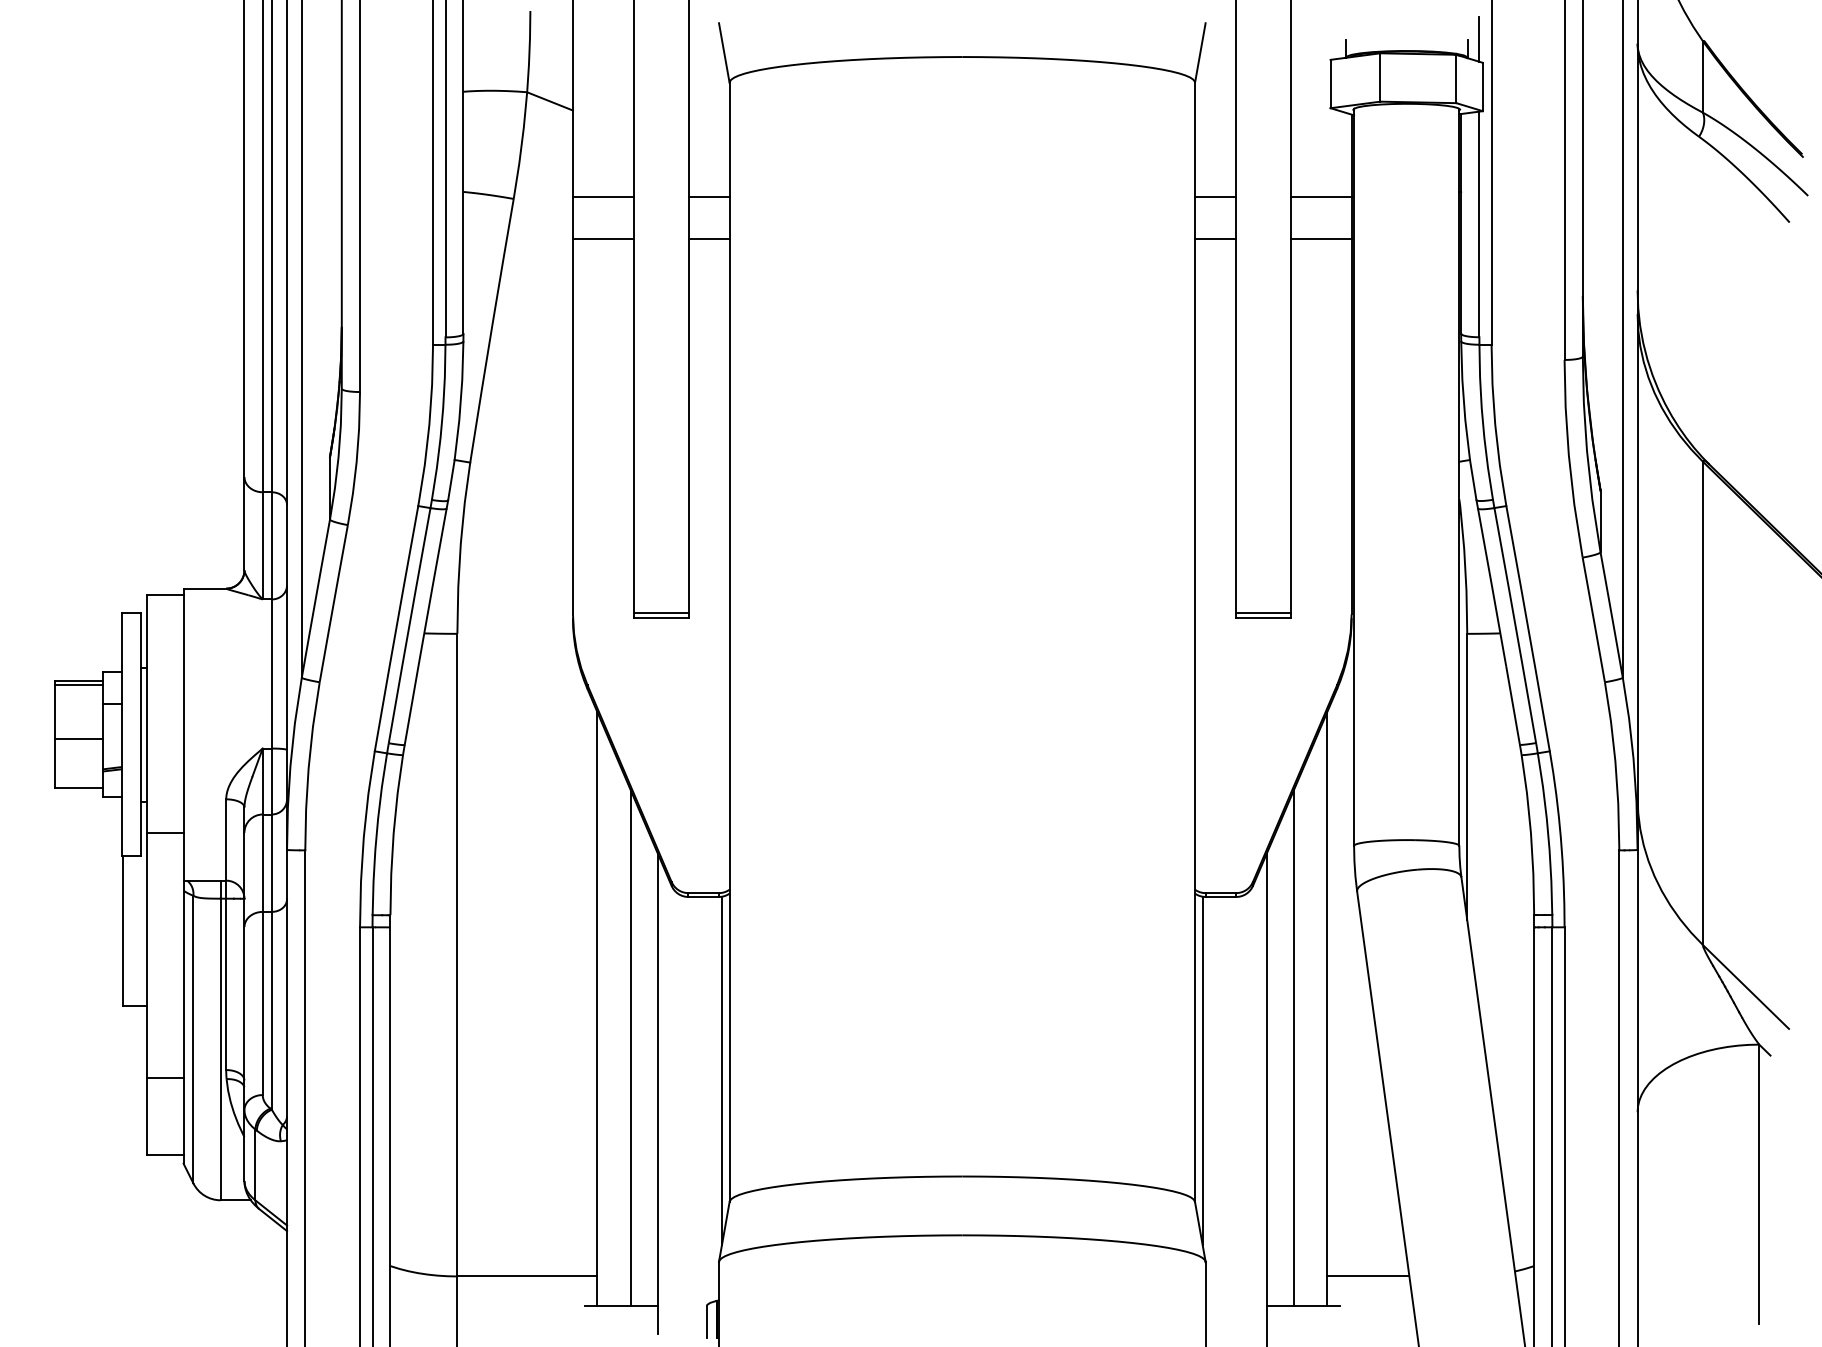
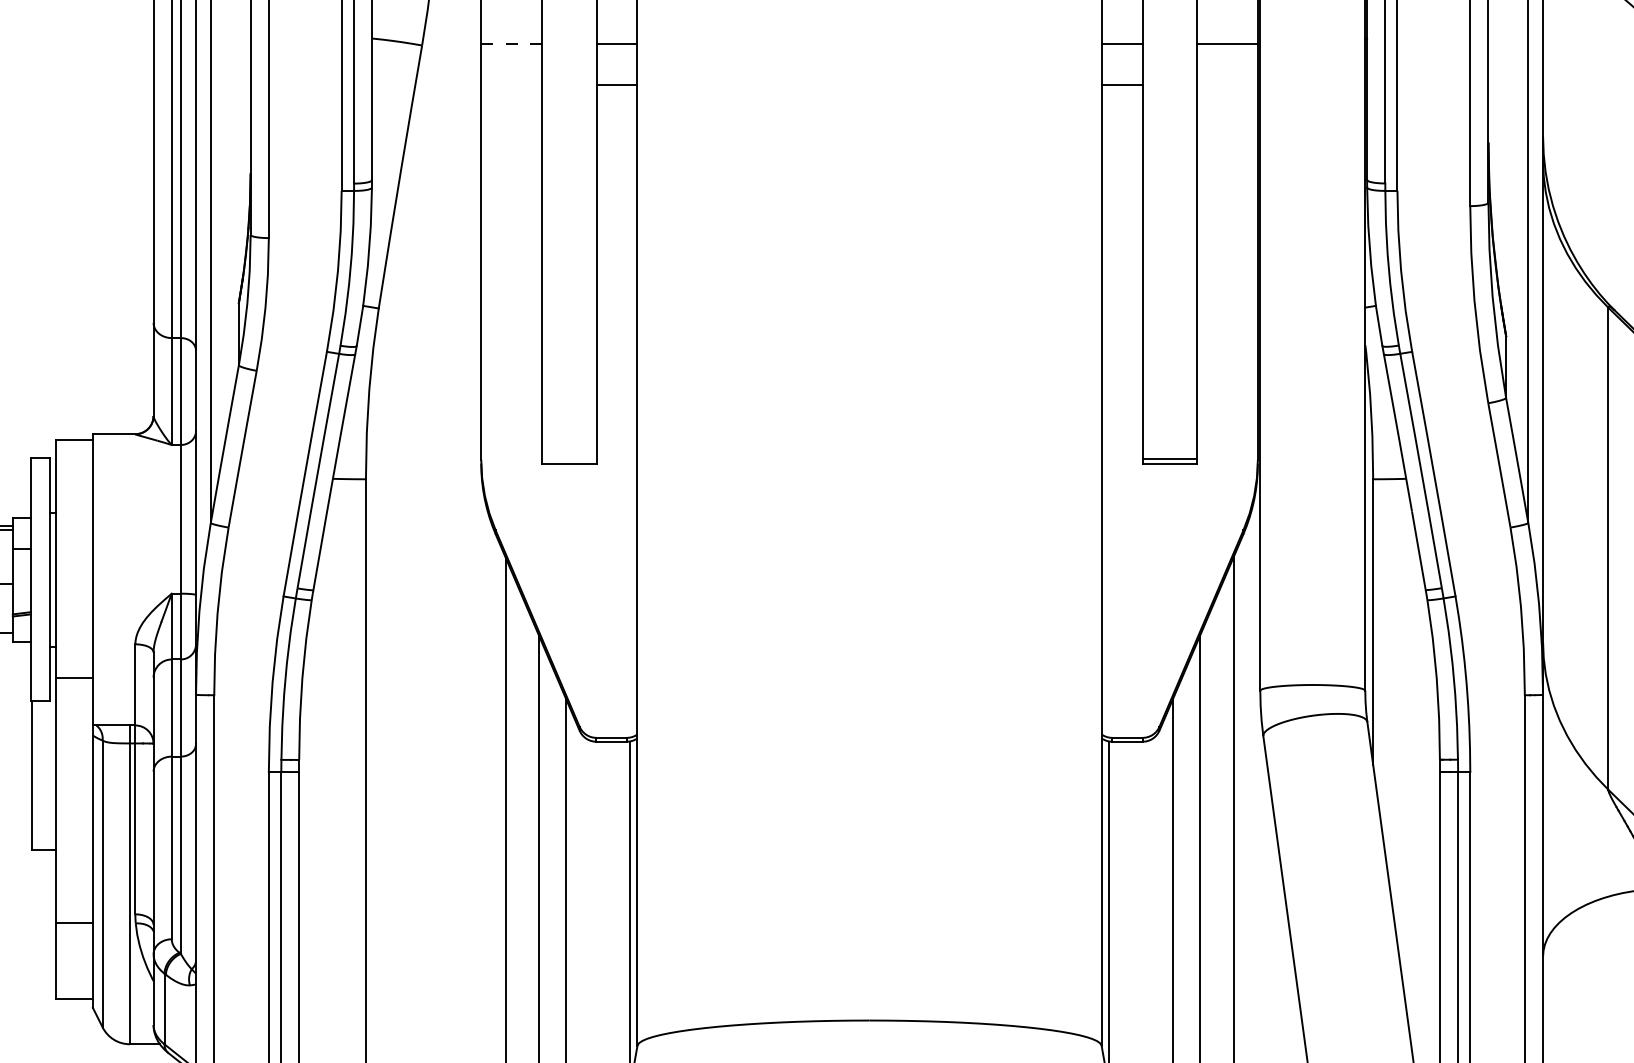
line: (603, 196) -> (511, 43), solid -> dashed
line: (602, 238) -> (510, 84), removed
line: (1320, 238) -> (1226, 84), removed
line: (660, 613) -> (568, 458), removed

